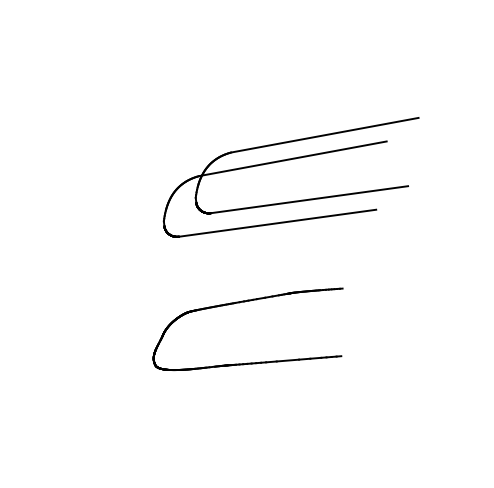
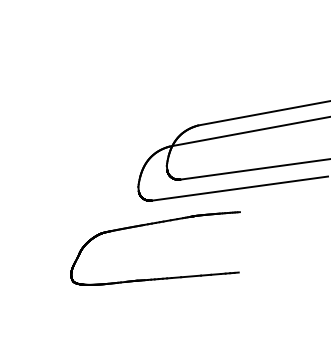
part: (245, 302) -> (153, 224), moved

